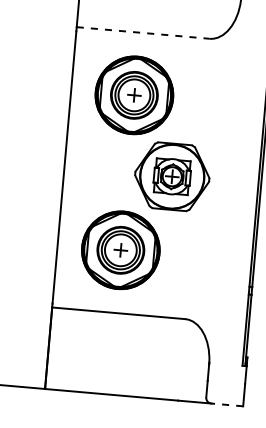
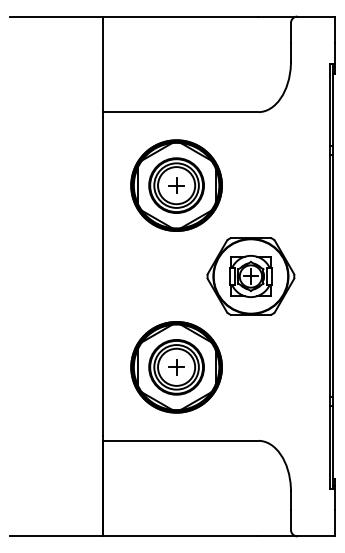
line: (143, 33) -> (180, 112), dashed -> solid
part: (171, 176) -> (250, 276), moved
line: (227, 405) -> (316, 536), dashed -> solid

